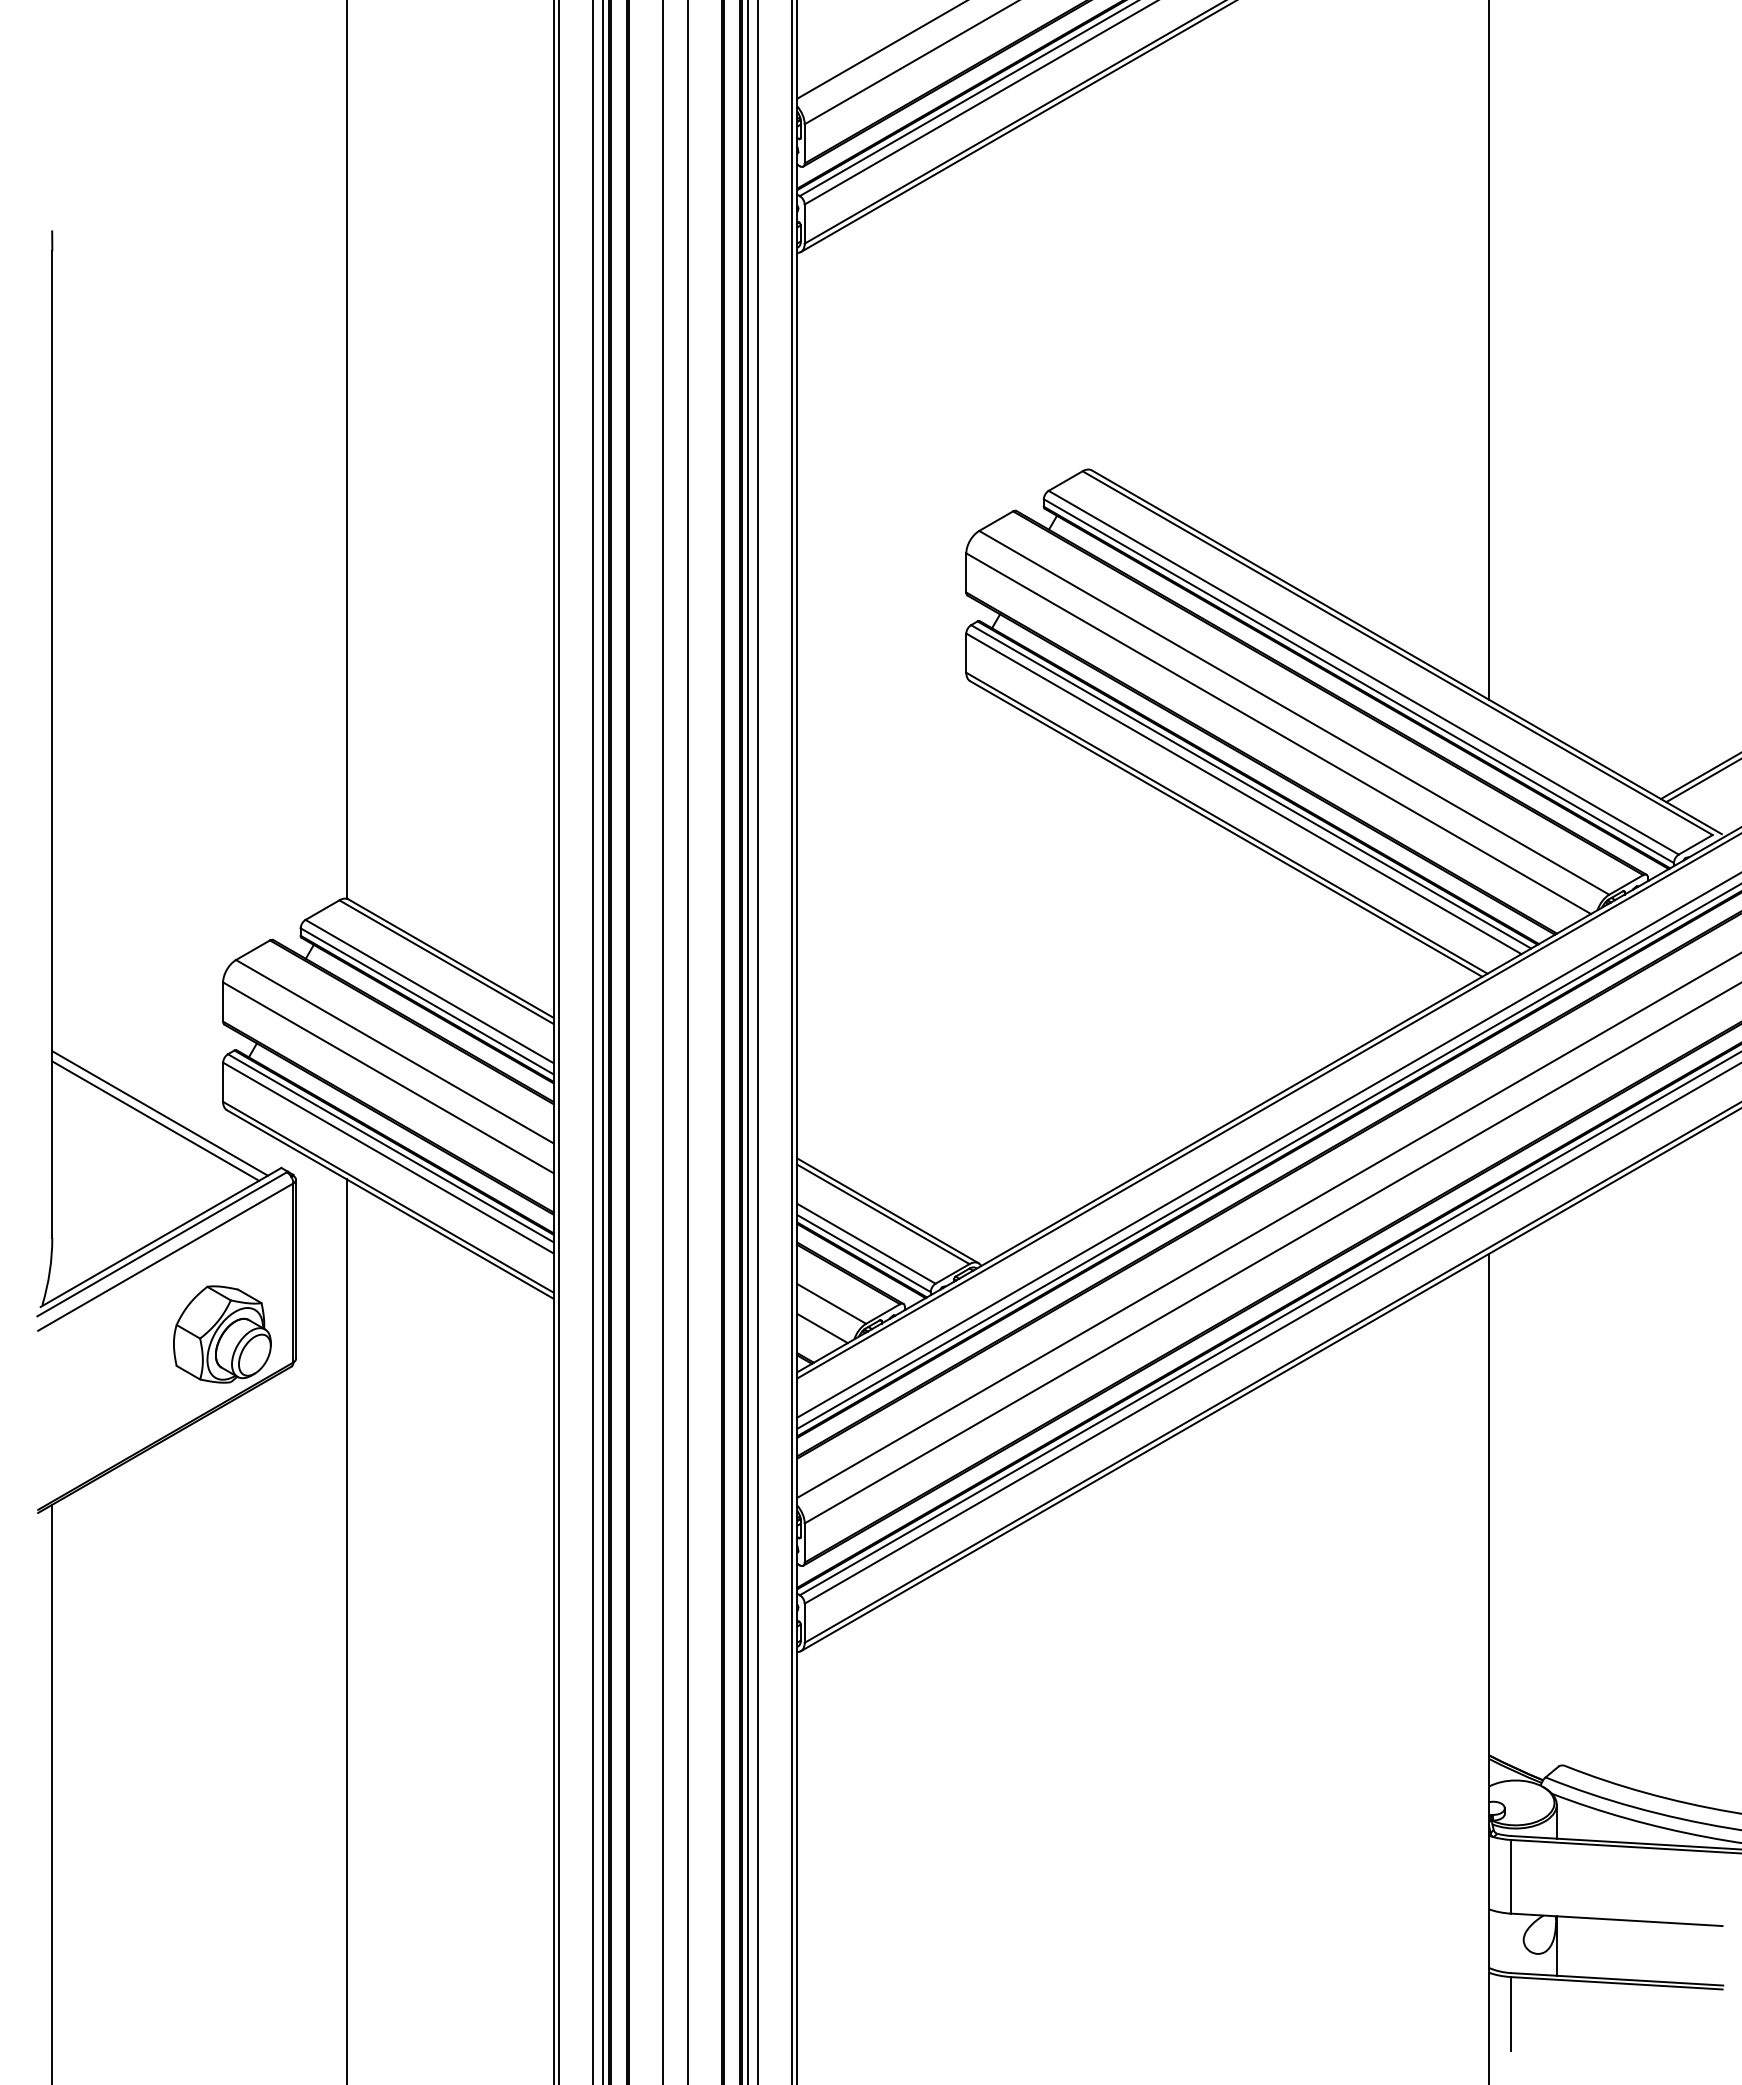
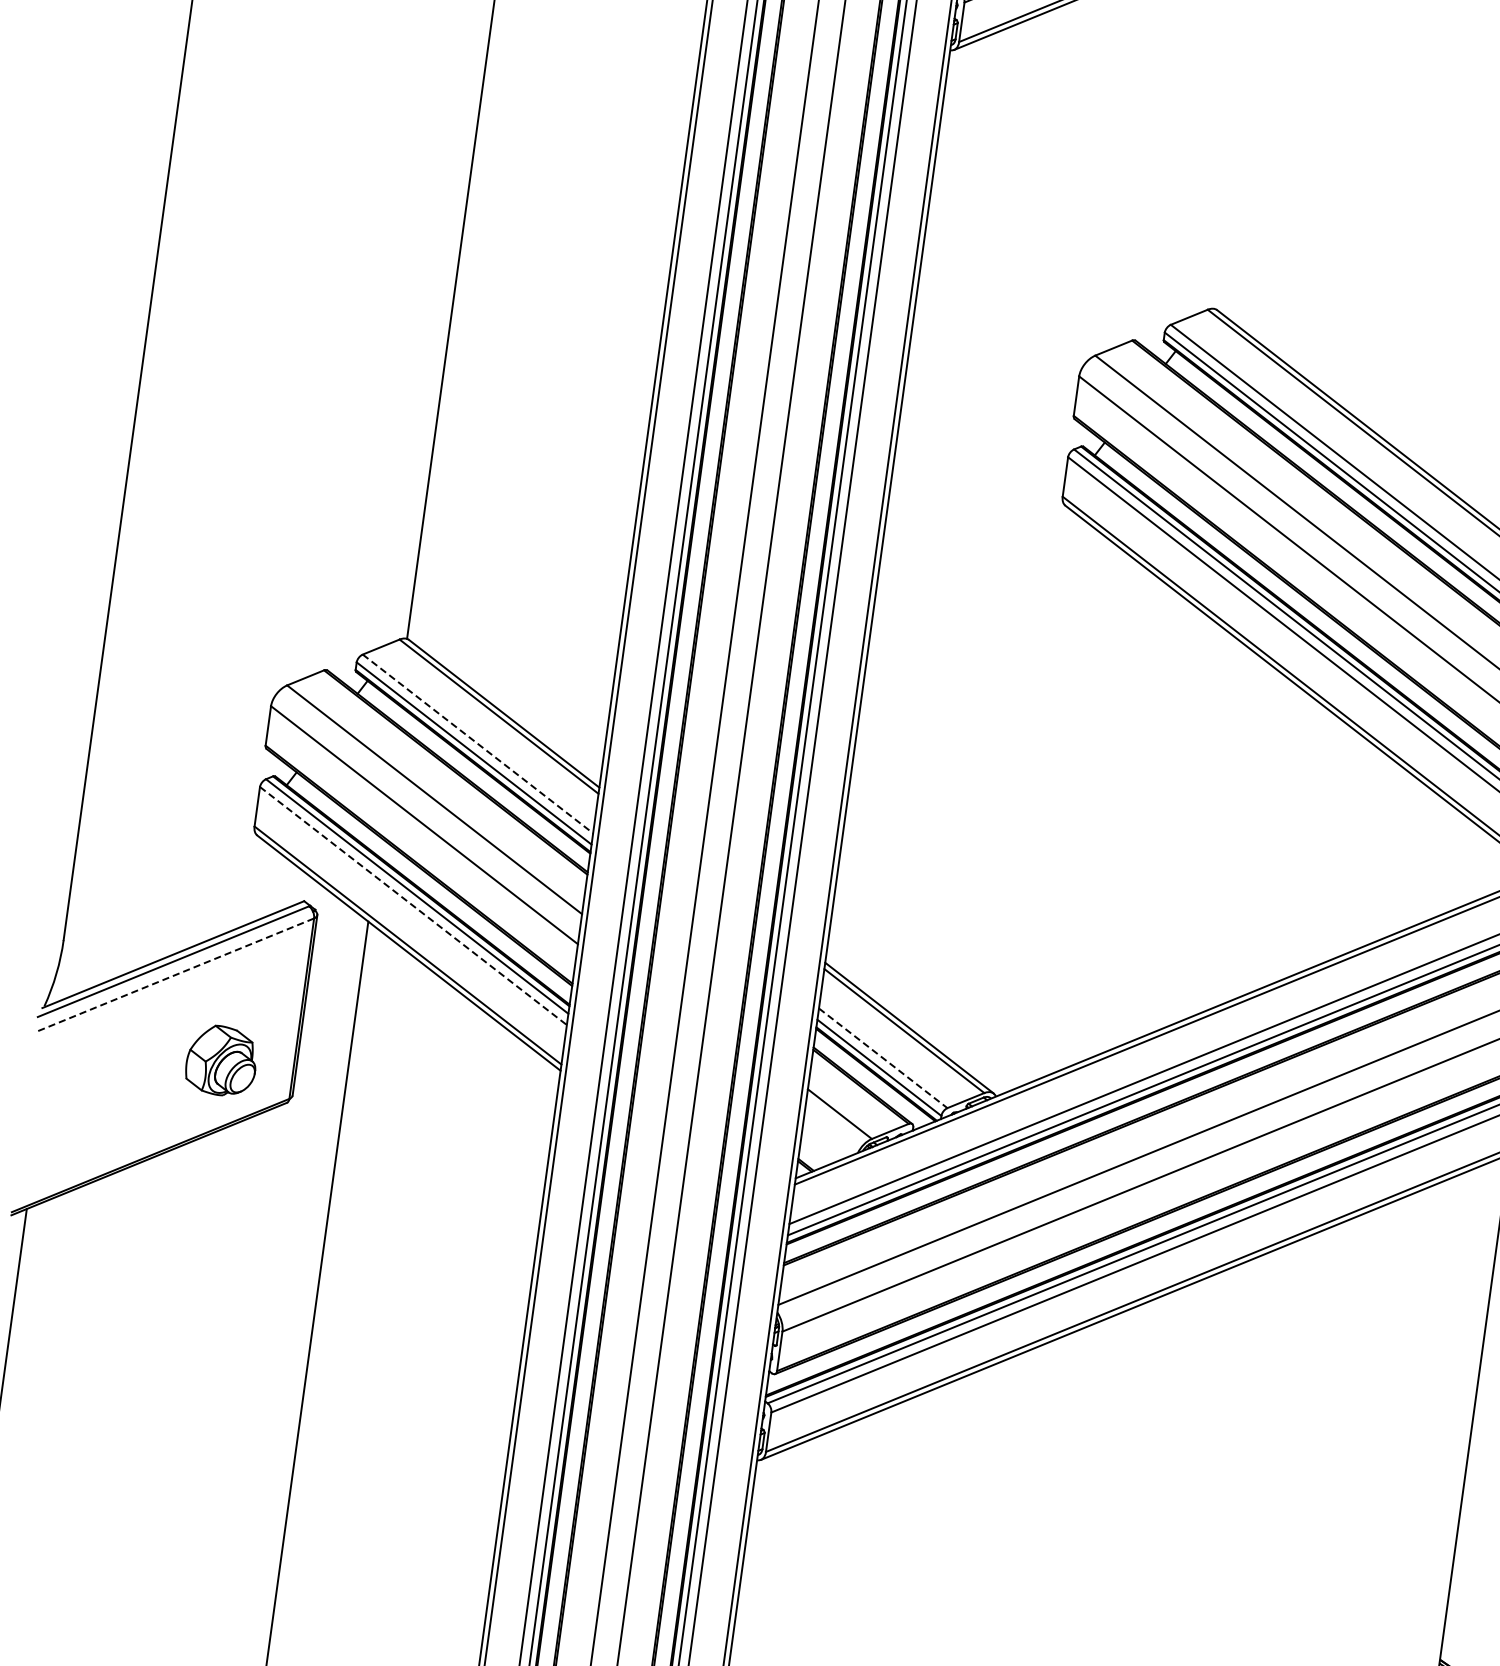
line: (430, 991) -> (478, 743), solid -> dashed
line: (159, 1113) -> (188, 829), removed
line: (155, 1120) -> (183, 835), removed
line: (388, 1158) -> (413, 906), solid -> dashed
line: (866, 1243) -> (883, 1058), solid -> dashed
line: (165, 1257) -> (175, 975), solid -> dashed
line: (822, 1328) -> (827, 1137), removed
part: (222, 1334) -> (221, 1060), size x0.7

